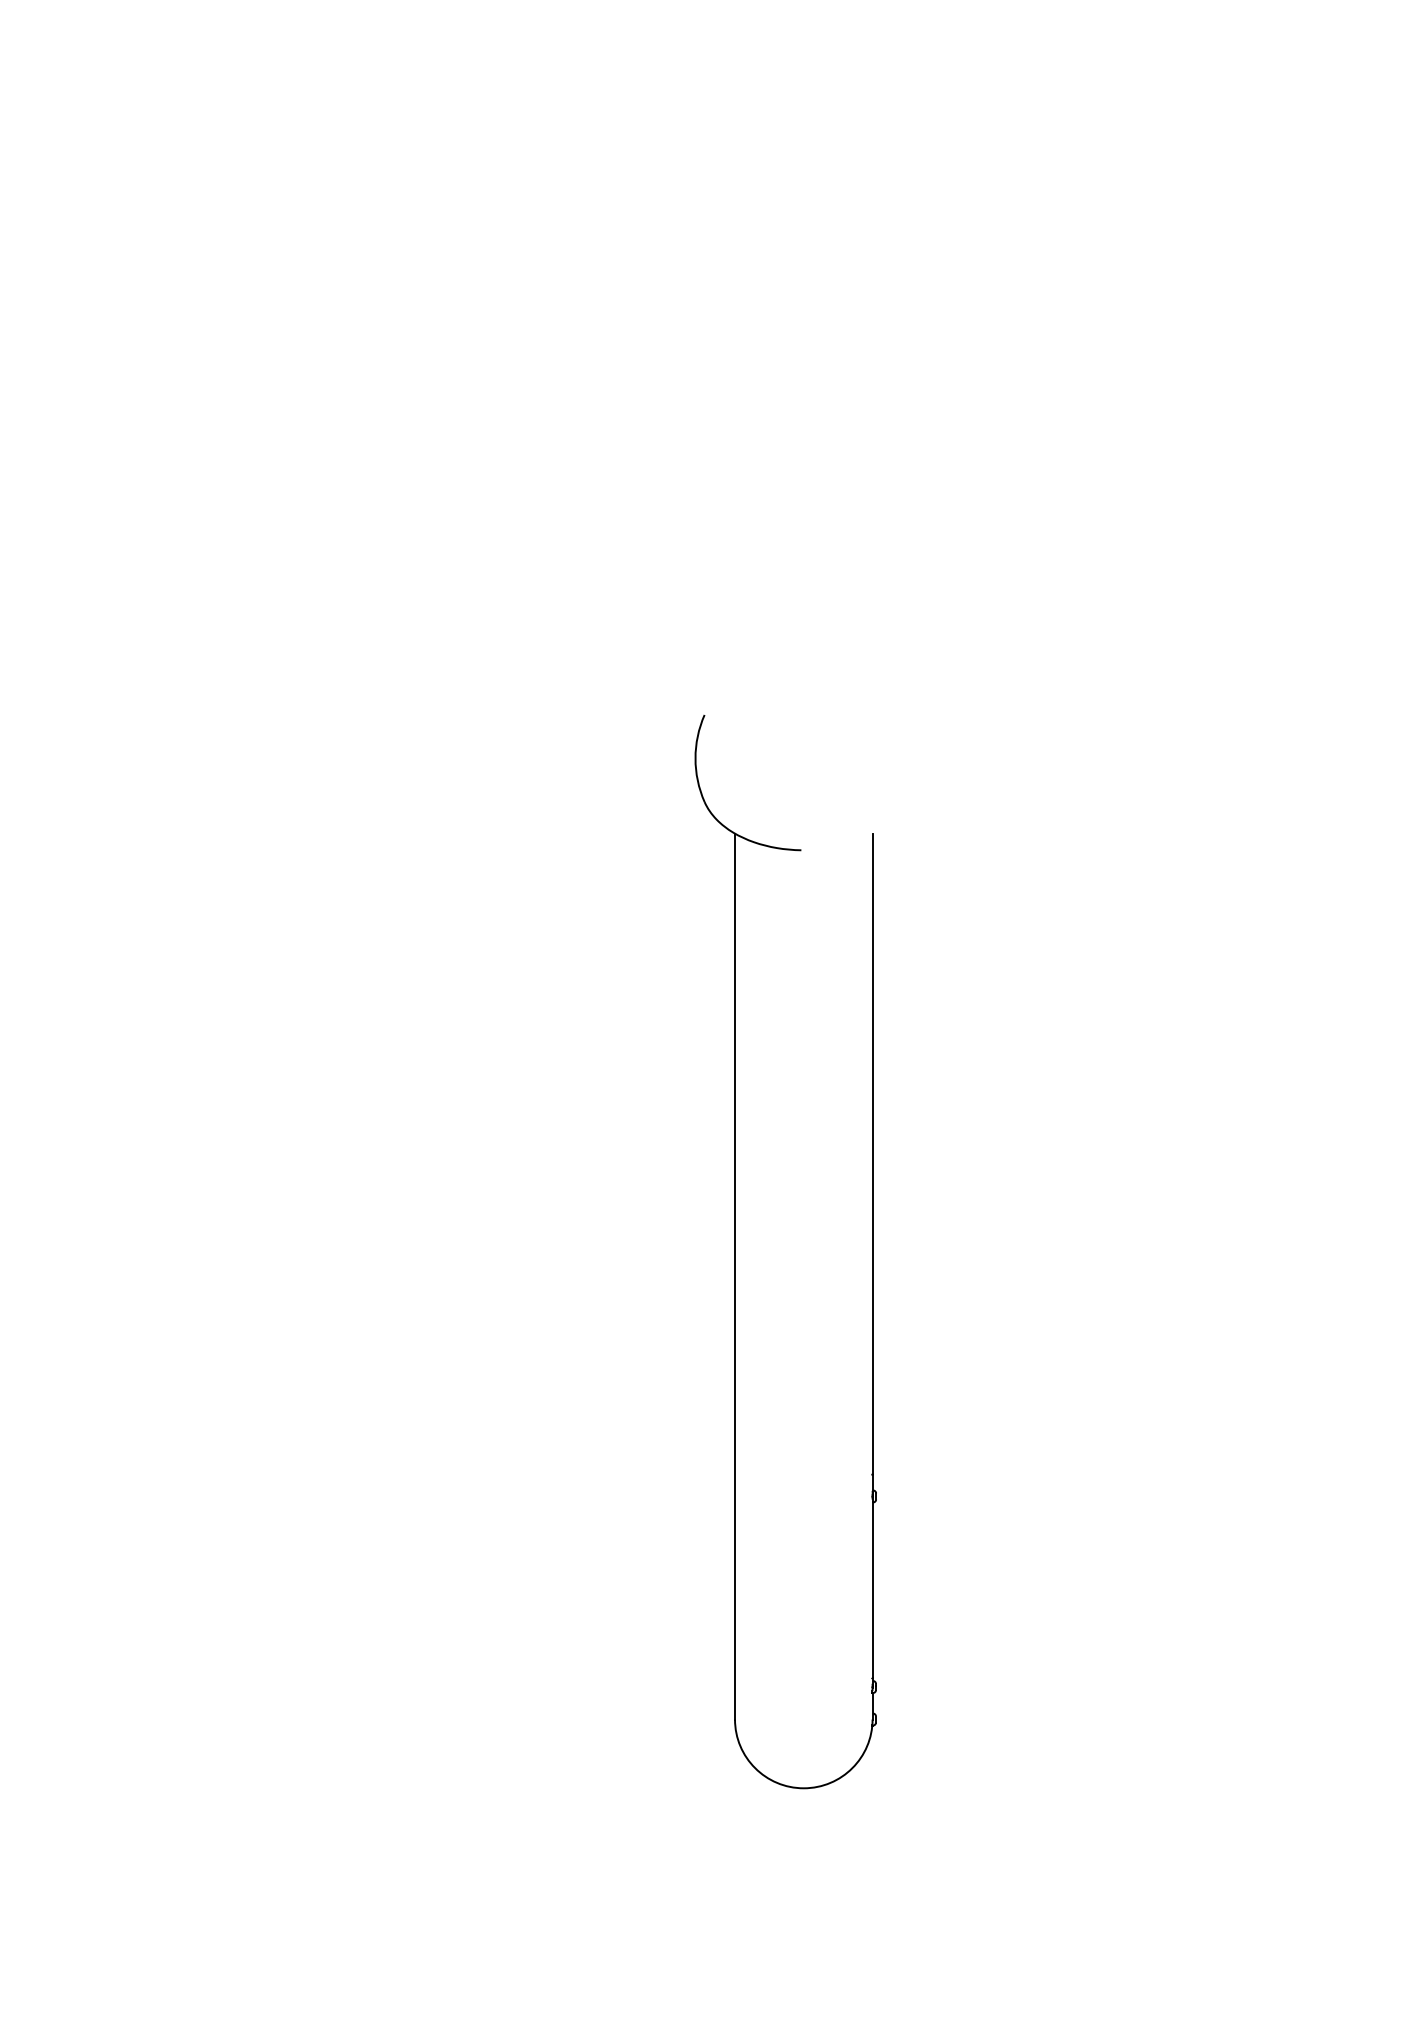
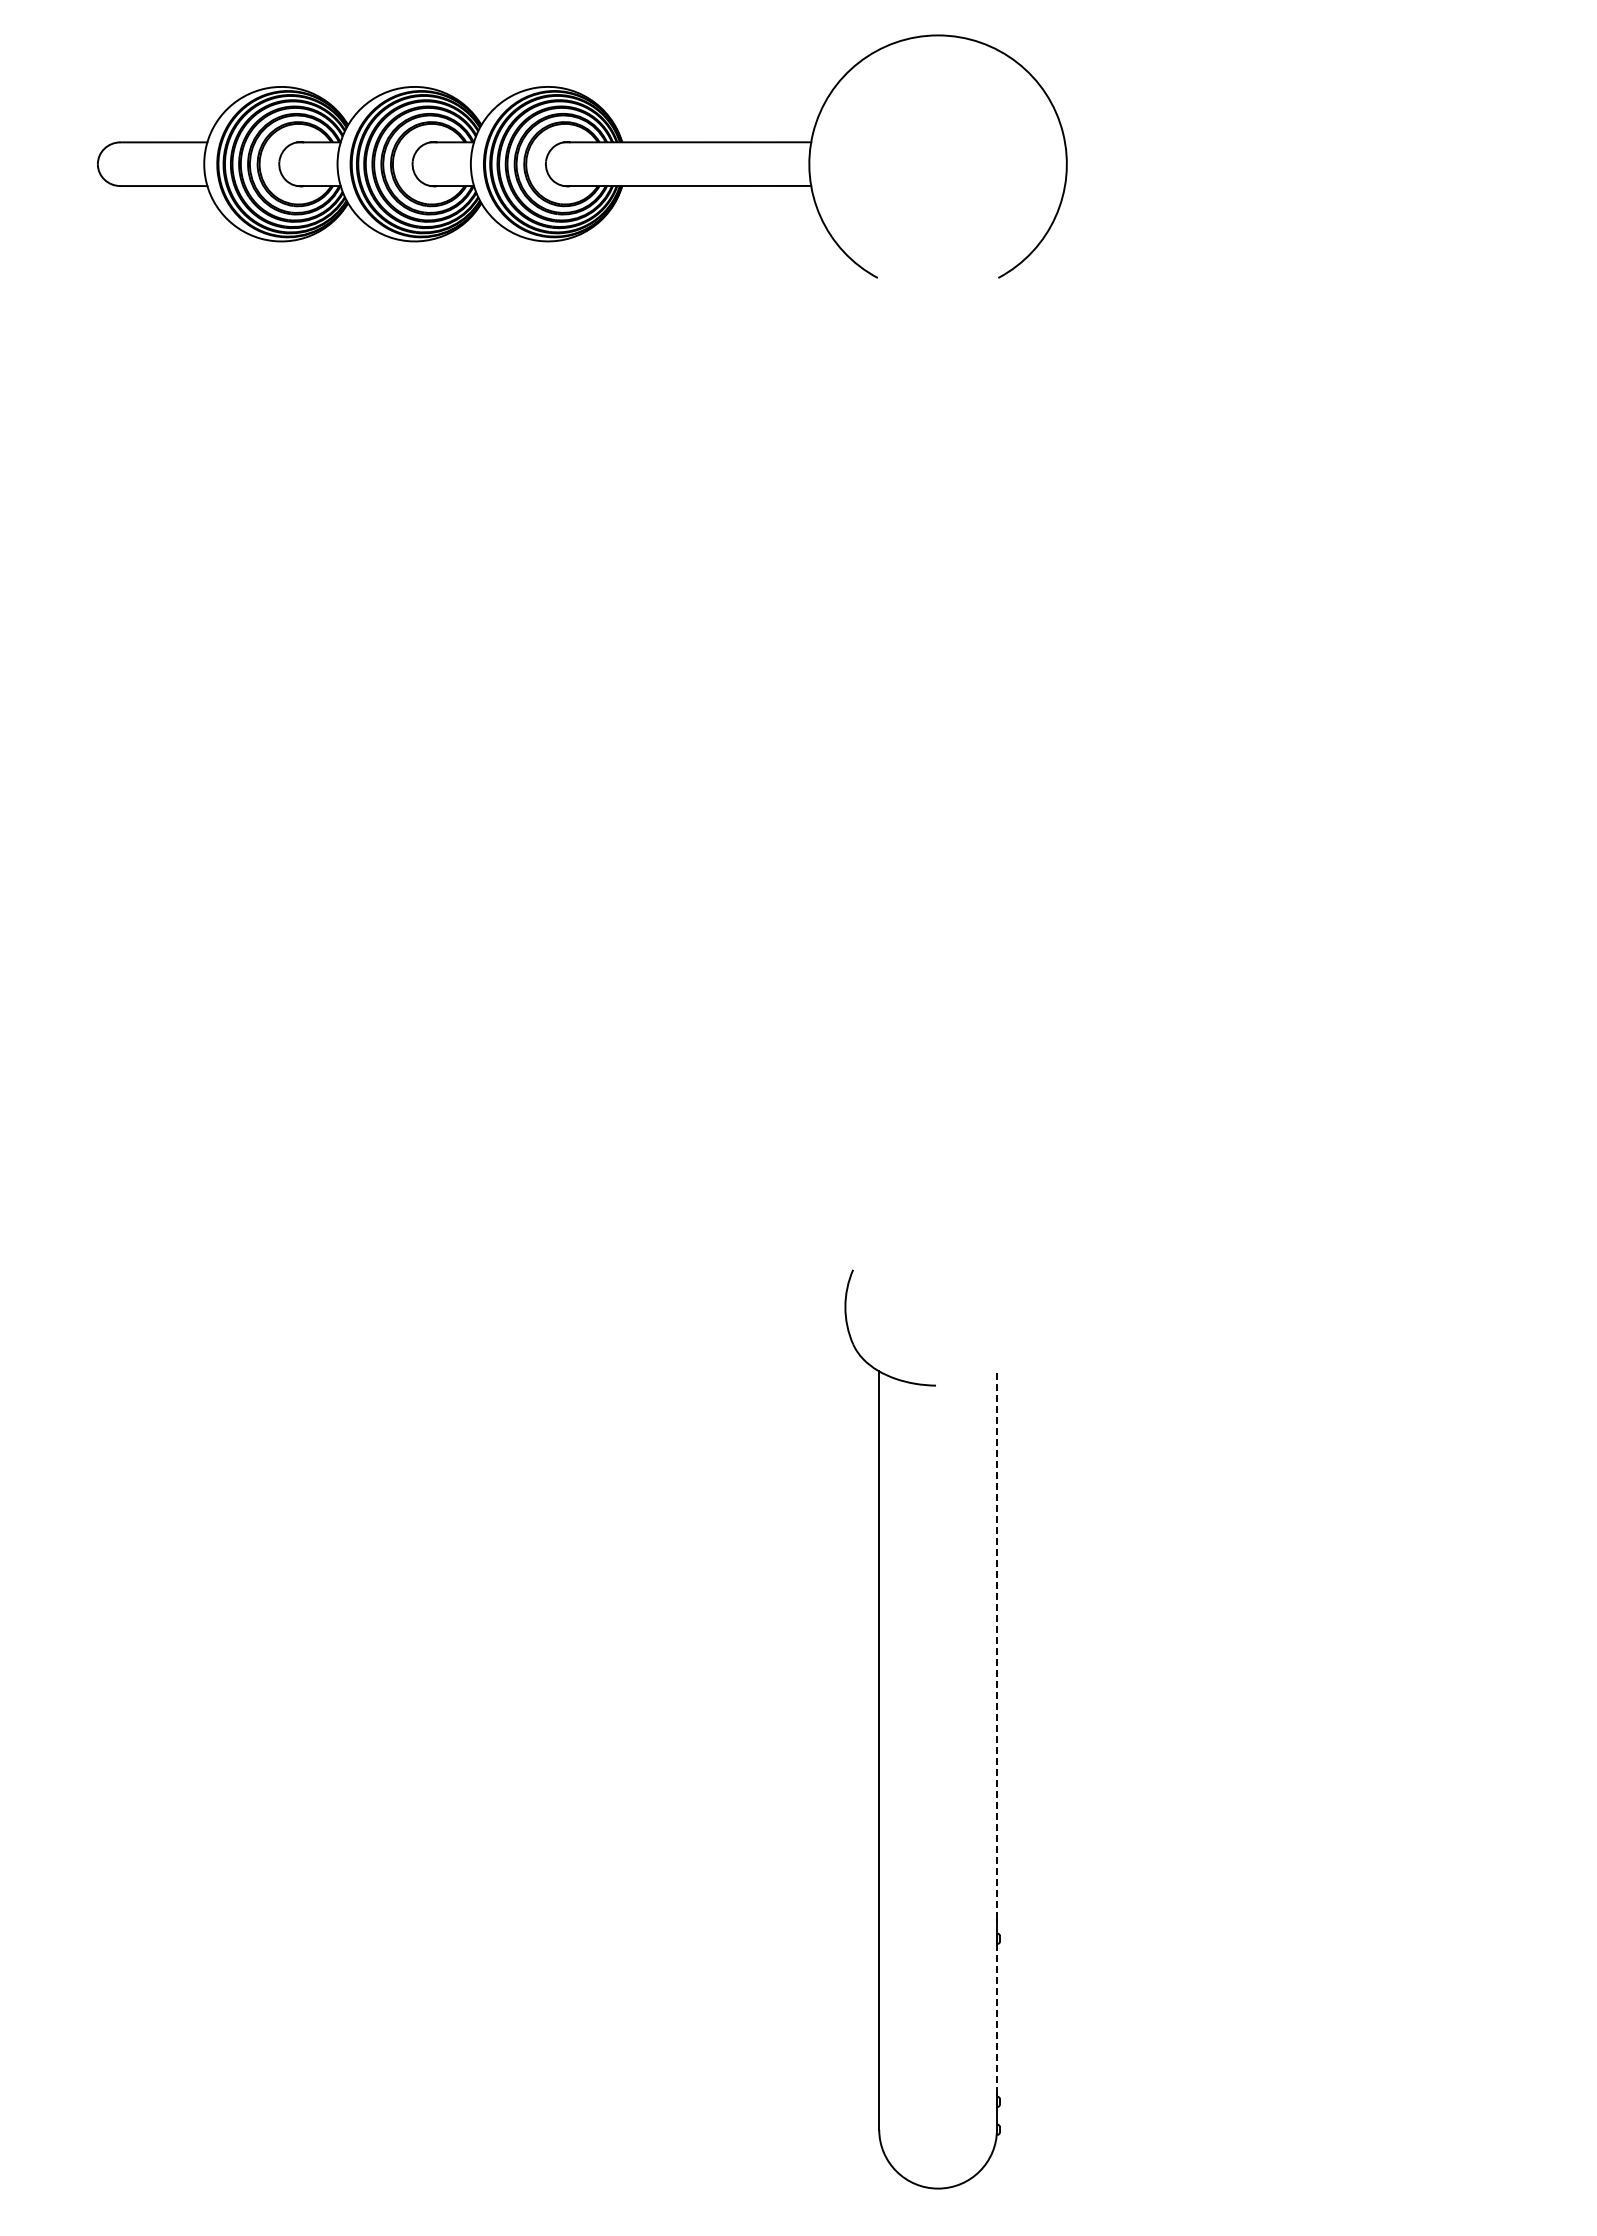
line: (872, 1153) -> (996, 1645), solid -> dashed
line: (872, 1589) -> (996, 2018), solid -> dashed

